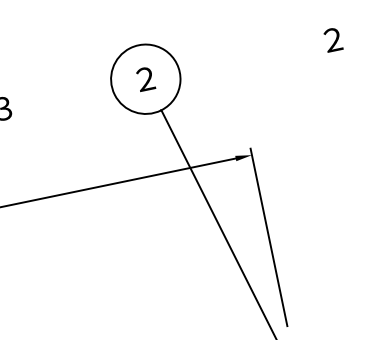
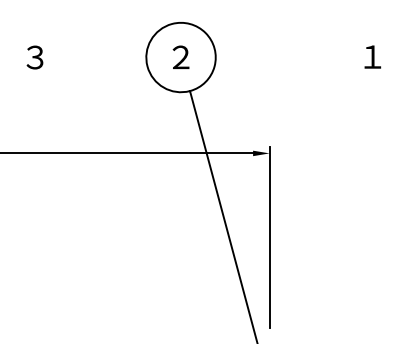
text: (333, 39) -> (372, 56), ２ -> １

